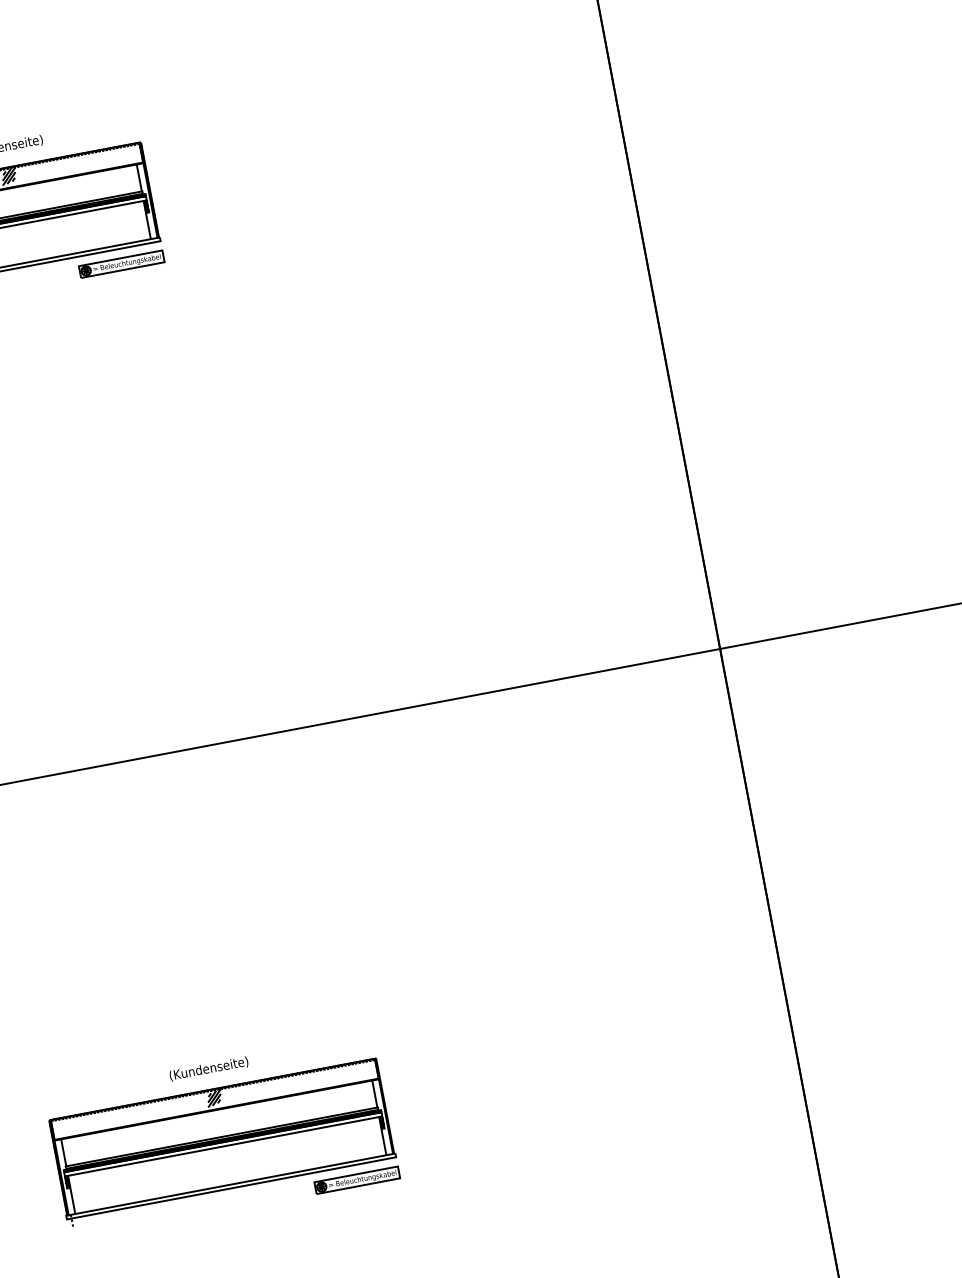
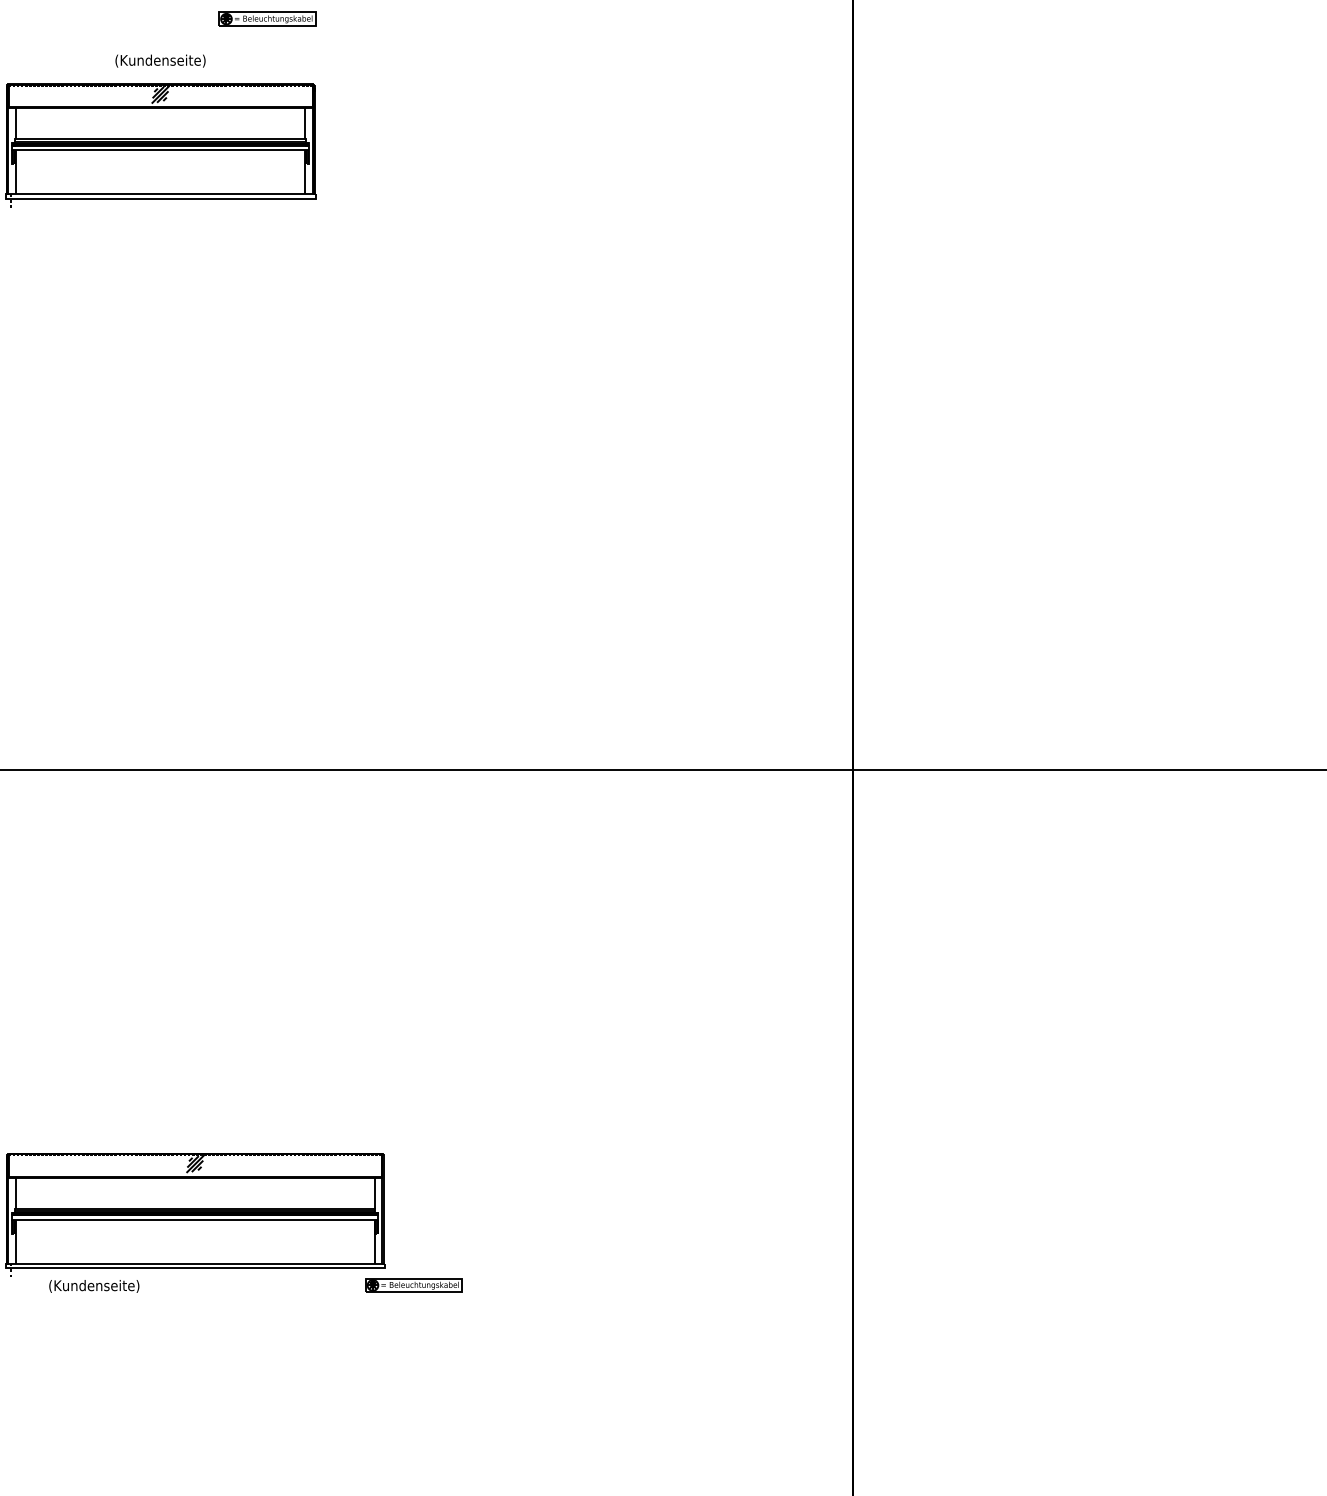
part: (121, 263) -> (267, 18), moved
text: (209, 1069) -> (94, 1286), moved
part: (356, 1180) -> (413, 1285), moved

